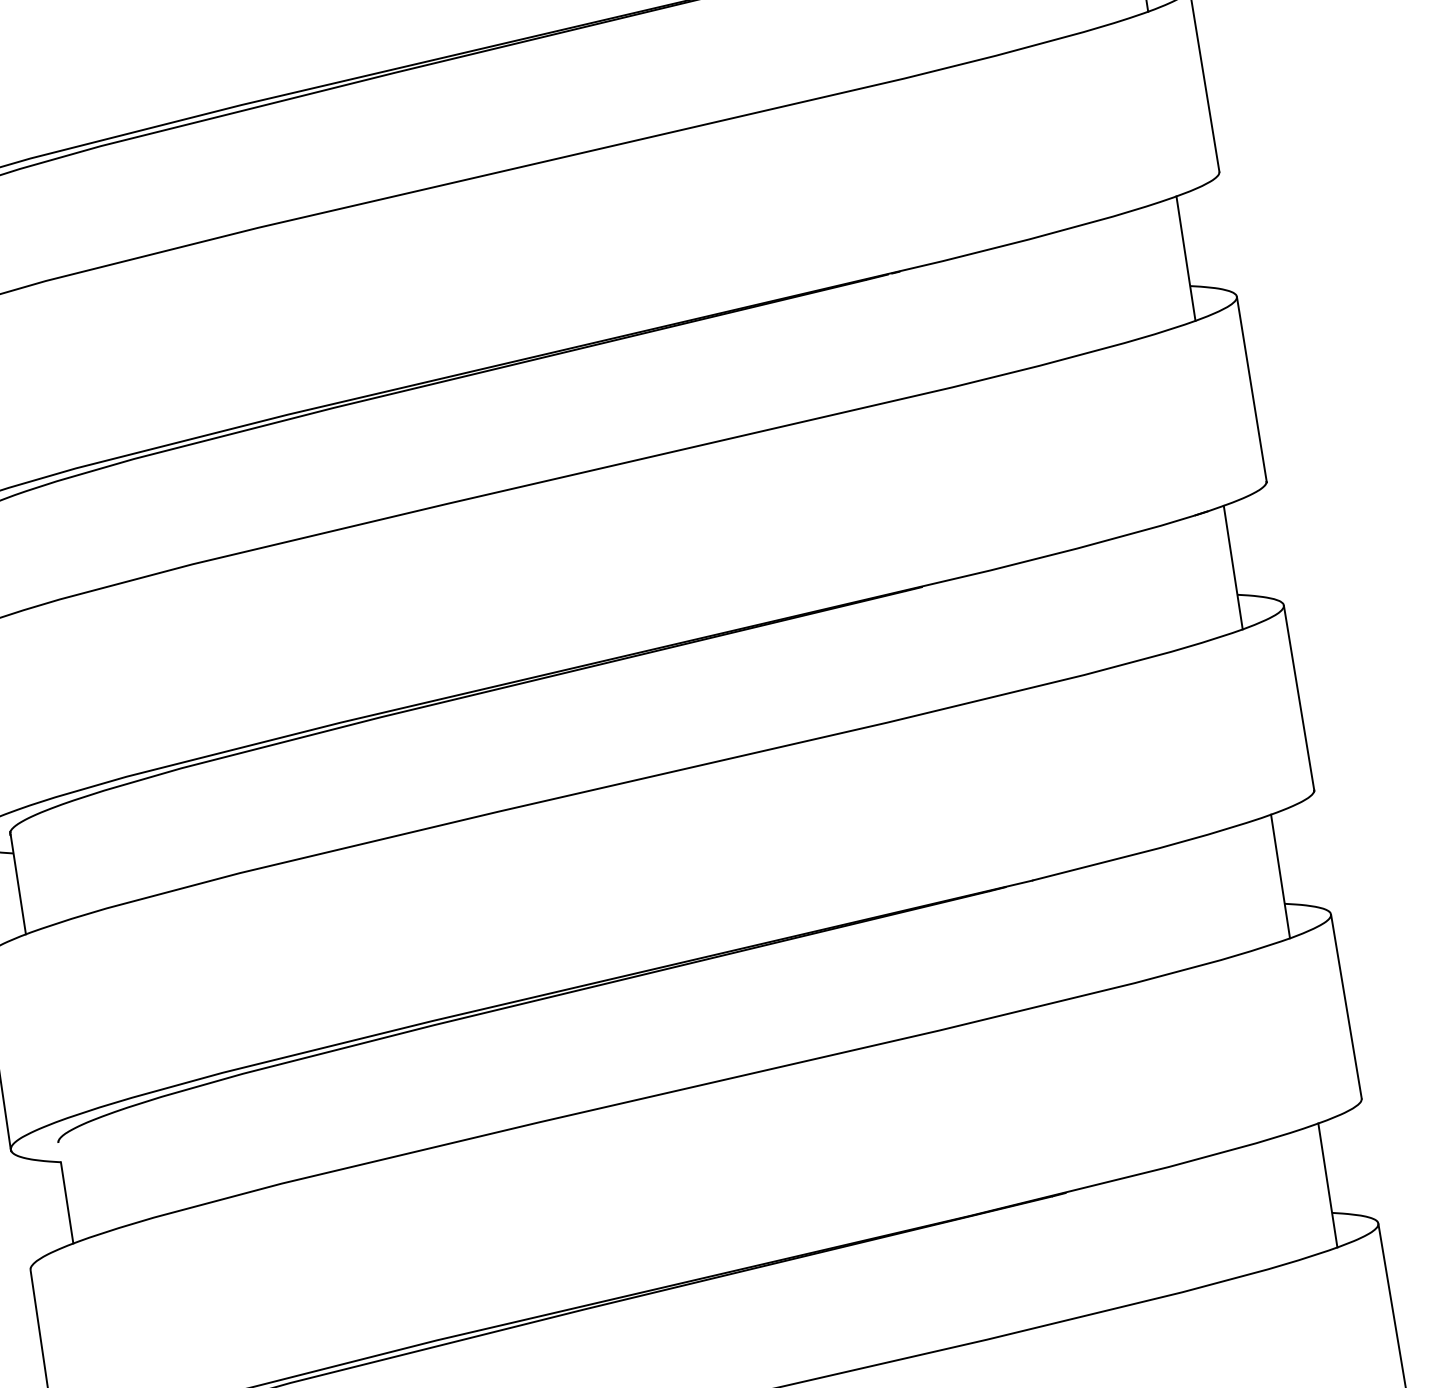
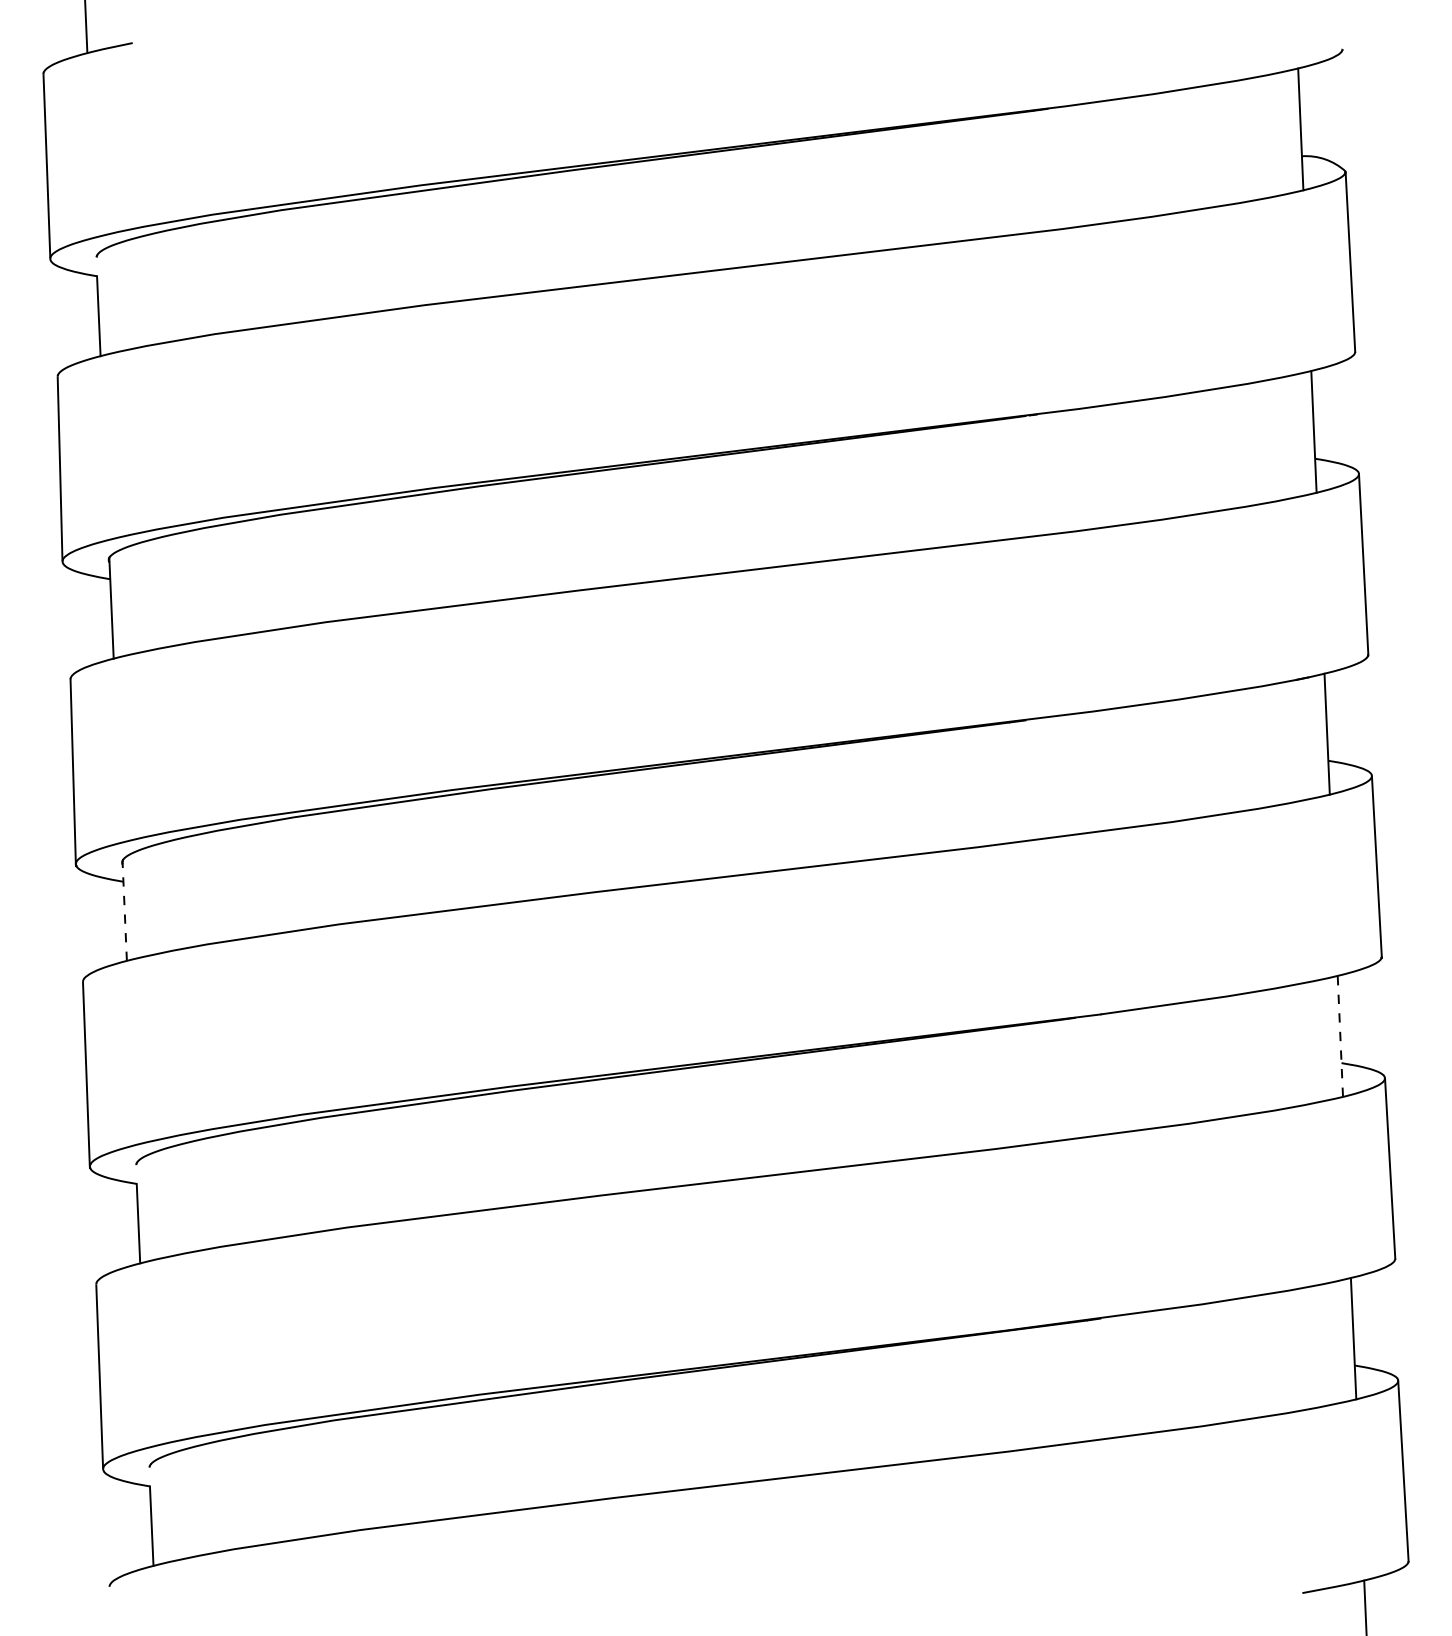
line: (1280, 876) -> (1340, 1036), solid -> dashed
line: (17, 882) -> (124, 910), solid -> dashed

